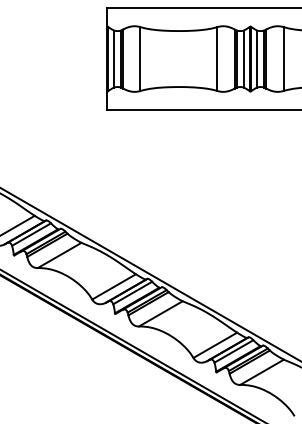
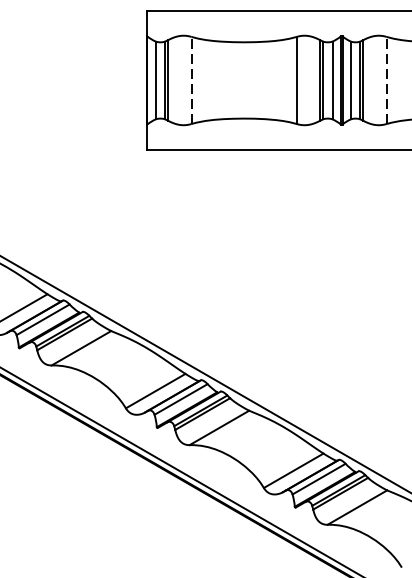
line: (140, 59) -> (191, 81), solid -> dashed
line: (283, 59) -> (386, 81), solid -> dashed

